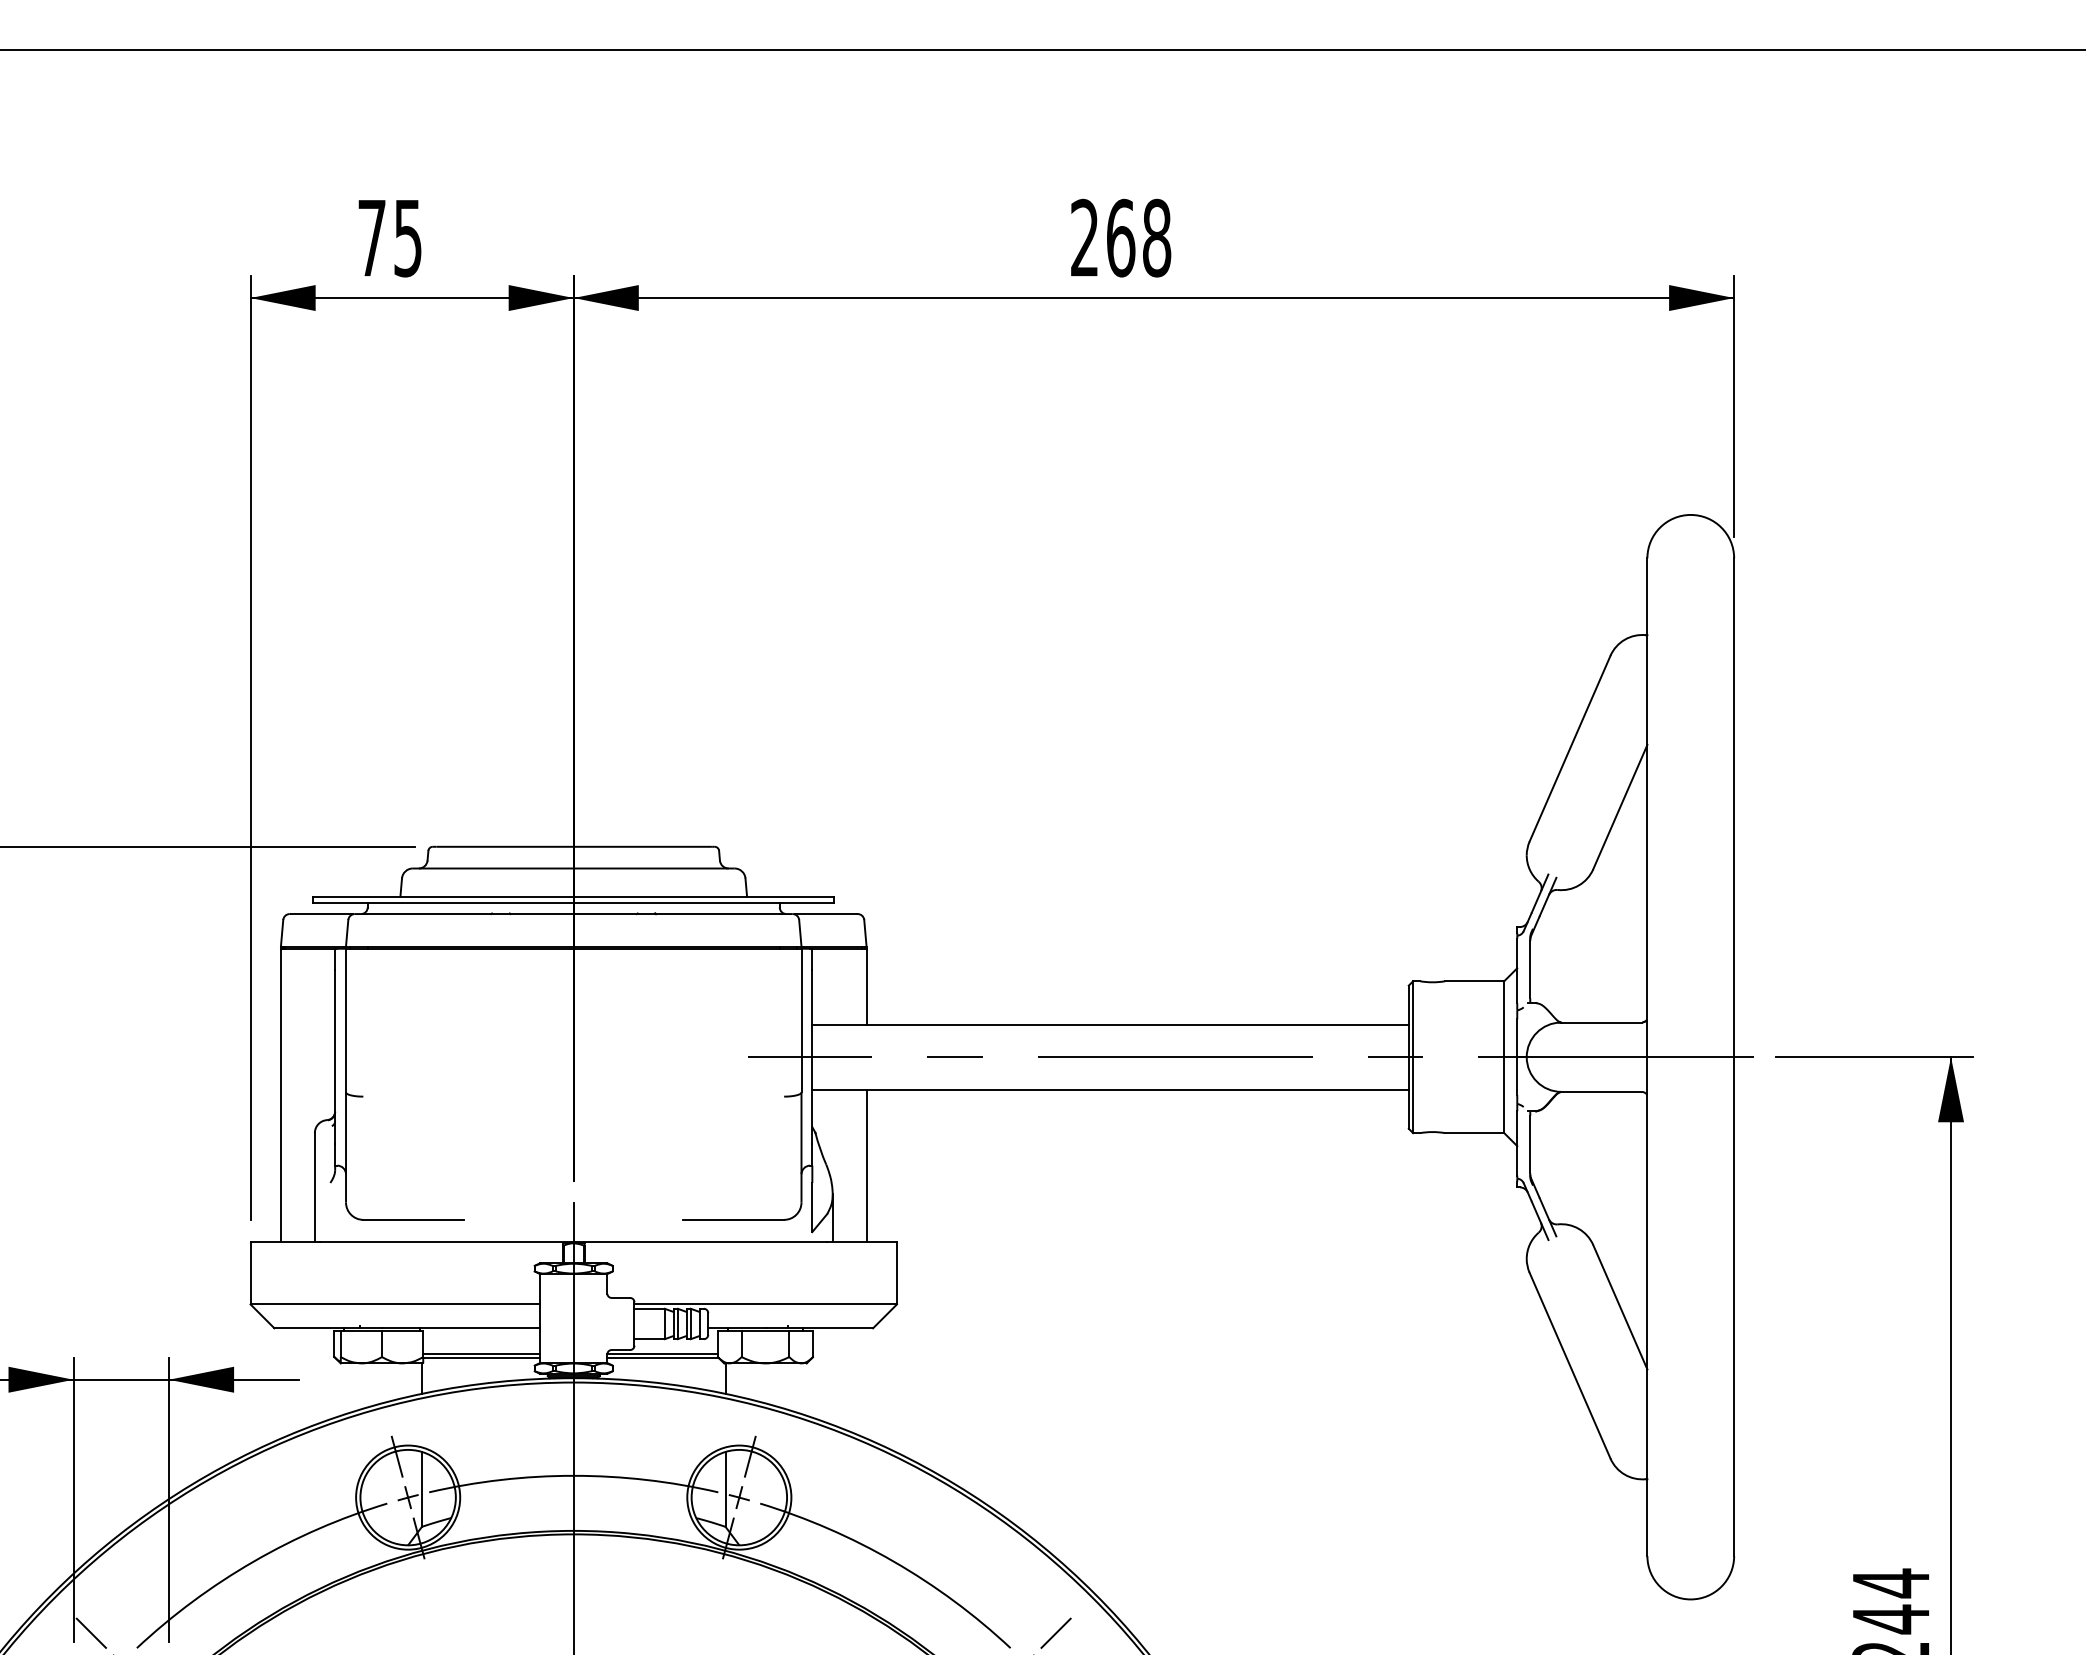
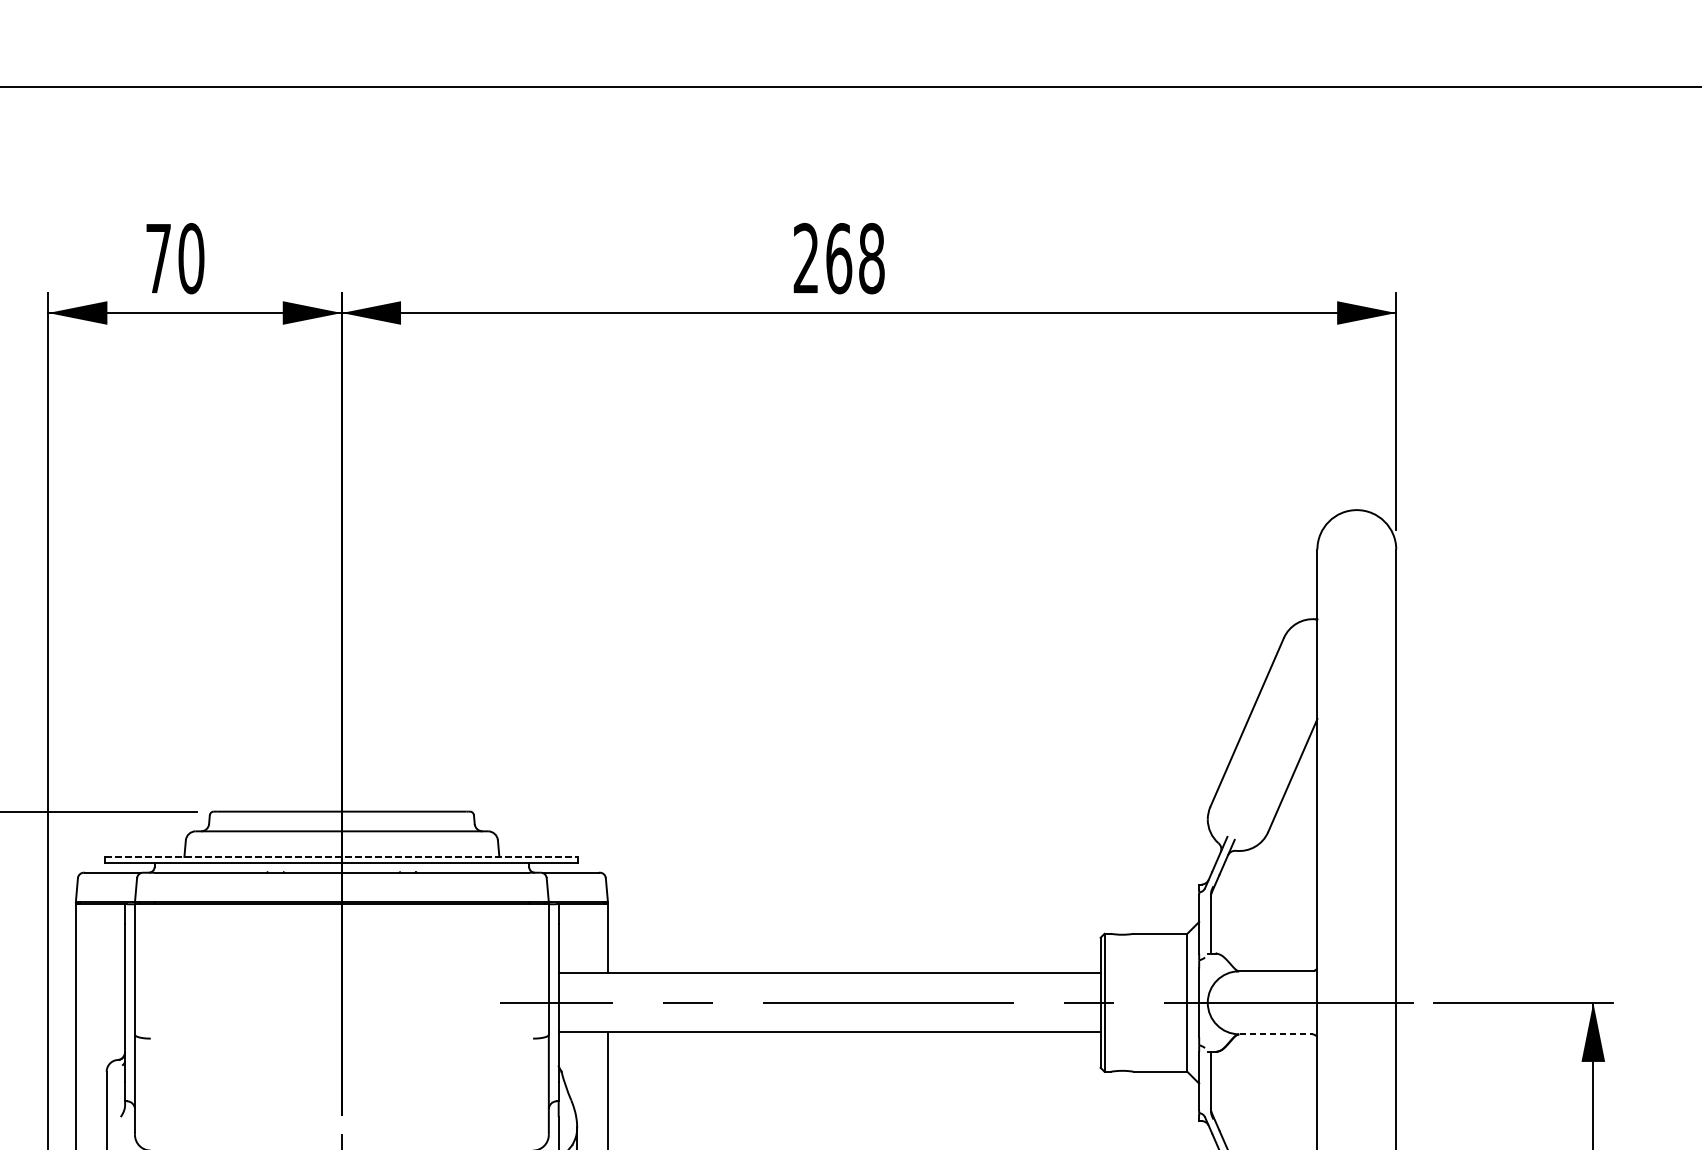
text: (408, 237) -> (191, 258), 75 -> 70
line: (574, 896) -> (342, 856), solid -> dashed
line: (1602, 1091) -> (1276, 1033), solid -> dashed

